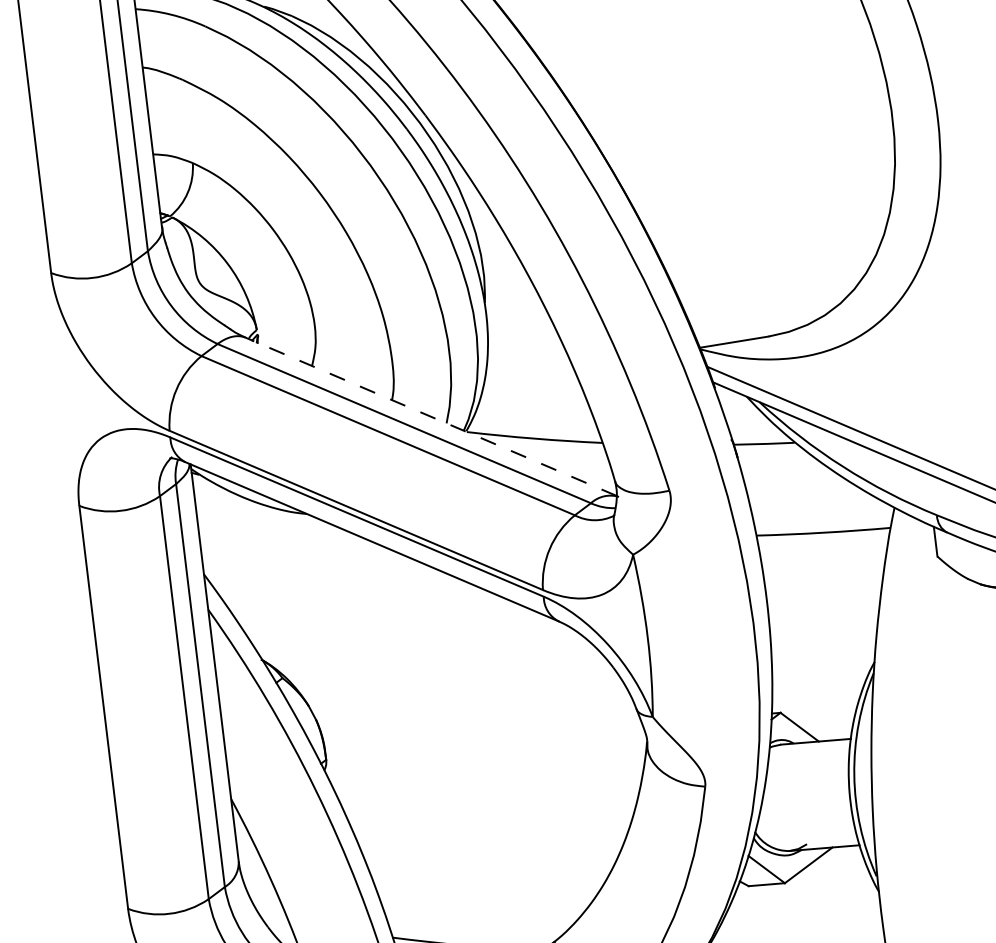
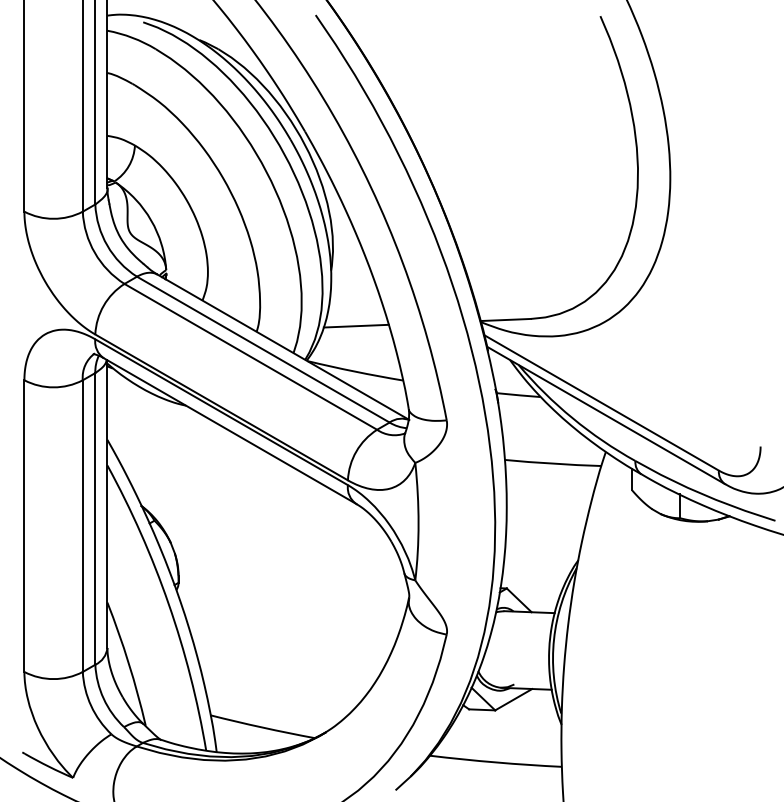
line: (527, 374) -> (355, 325), added
line: (431, 417) -> (283, 347), dashed -> solid

